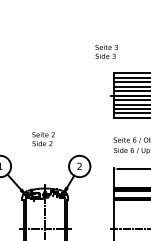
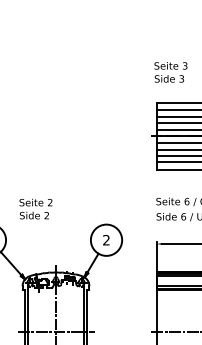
text: (106, 51) -> (170, 71), moved
text: (43, 139) -> (35, 209), moved

